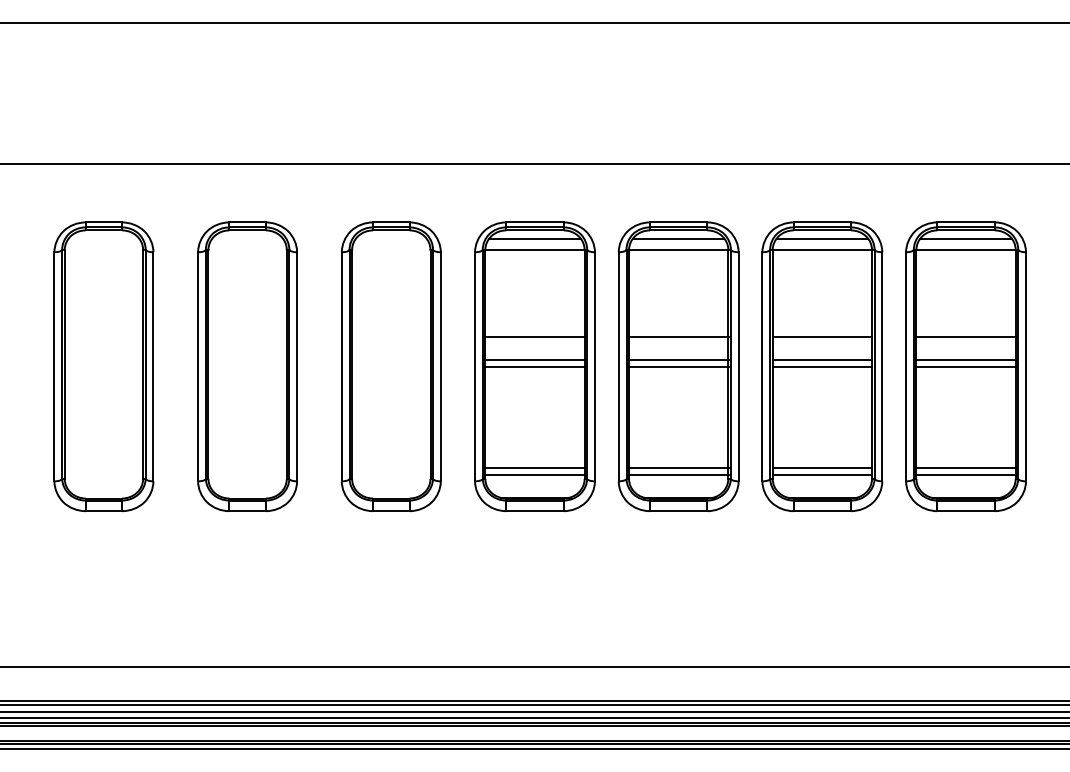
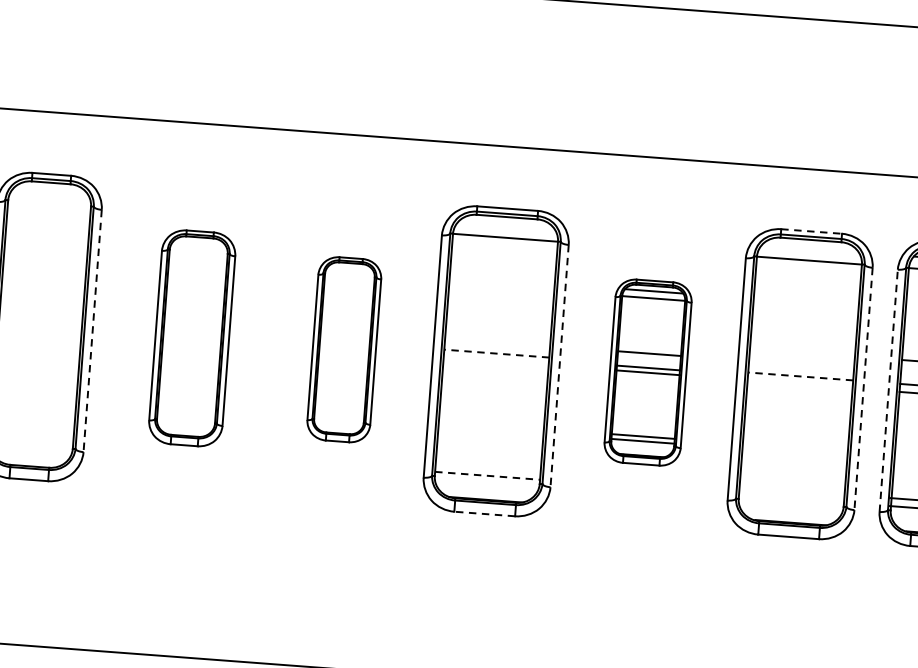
line: (822, 222) -> (811, 231), solid -> dashed
line: (534, 238) -> (505, 225), removed
line: (822, 238) -> (810, 248), removed
line: (534, 336) -> (498, 329), removed
line: (822, 336) -> (802, 352), removed
line: (535, 359) -> (497, 353), solid -> dashed
line: (822, 359) -> (800, 376), solid -> dashed
line: (153, 366) -> (92, 330), solid -> dashed
part: (247, 366) -> (192, 338), size x0.7
part: (391, 366) -> (344, 349), size x0.6
line: (594, 366) -> (559, 365), solid -> dashed
part: (678, 366) -> (648, 372), size x0.6
line: (882, 366) -> (863, 388), solid -> dashed
line: (906, 366) -> (889, 390), solid -> dashed
line: (534, 367) -> (495, 362), removed
line: (821, 367) -> (799, 384), removed
line: (534, 467) -> (487, 467), removed
line: (822, 467) -> (792, 490), removed
line: (535, 475) -> (488, 476), solid -> dashed
line: (822, 475) -> (791, 499), removed
line: (535, 511) -> (485, 514), solid -> dashed

